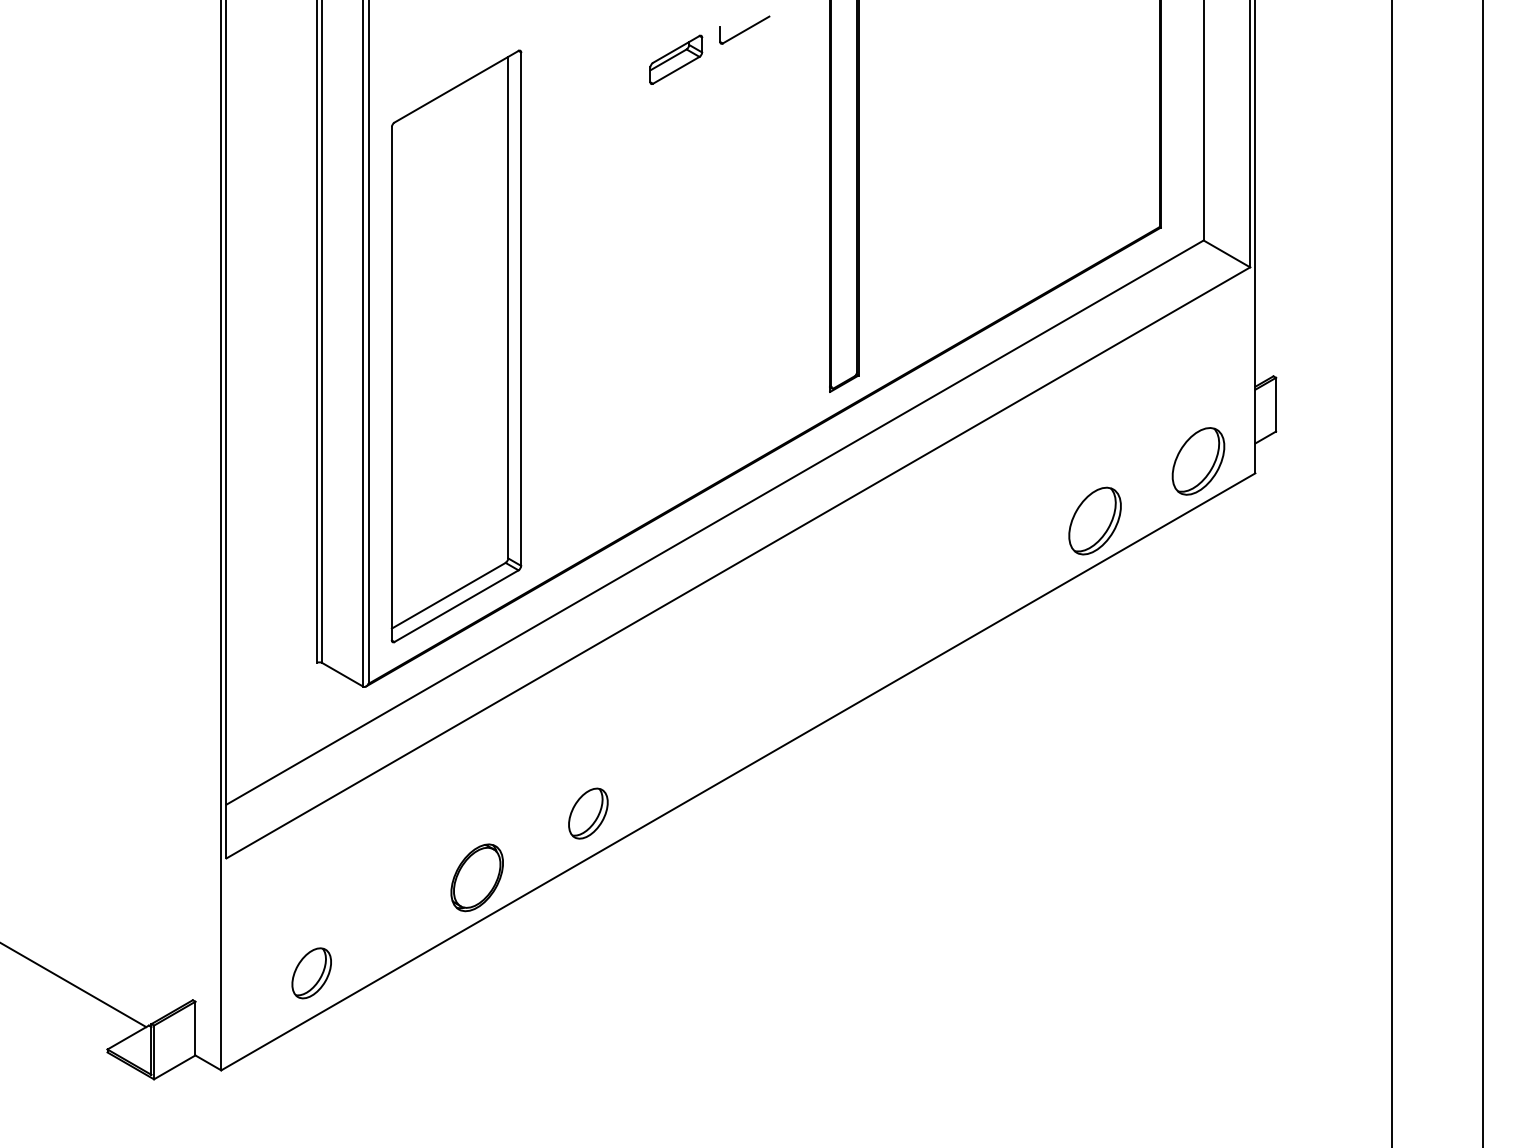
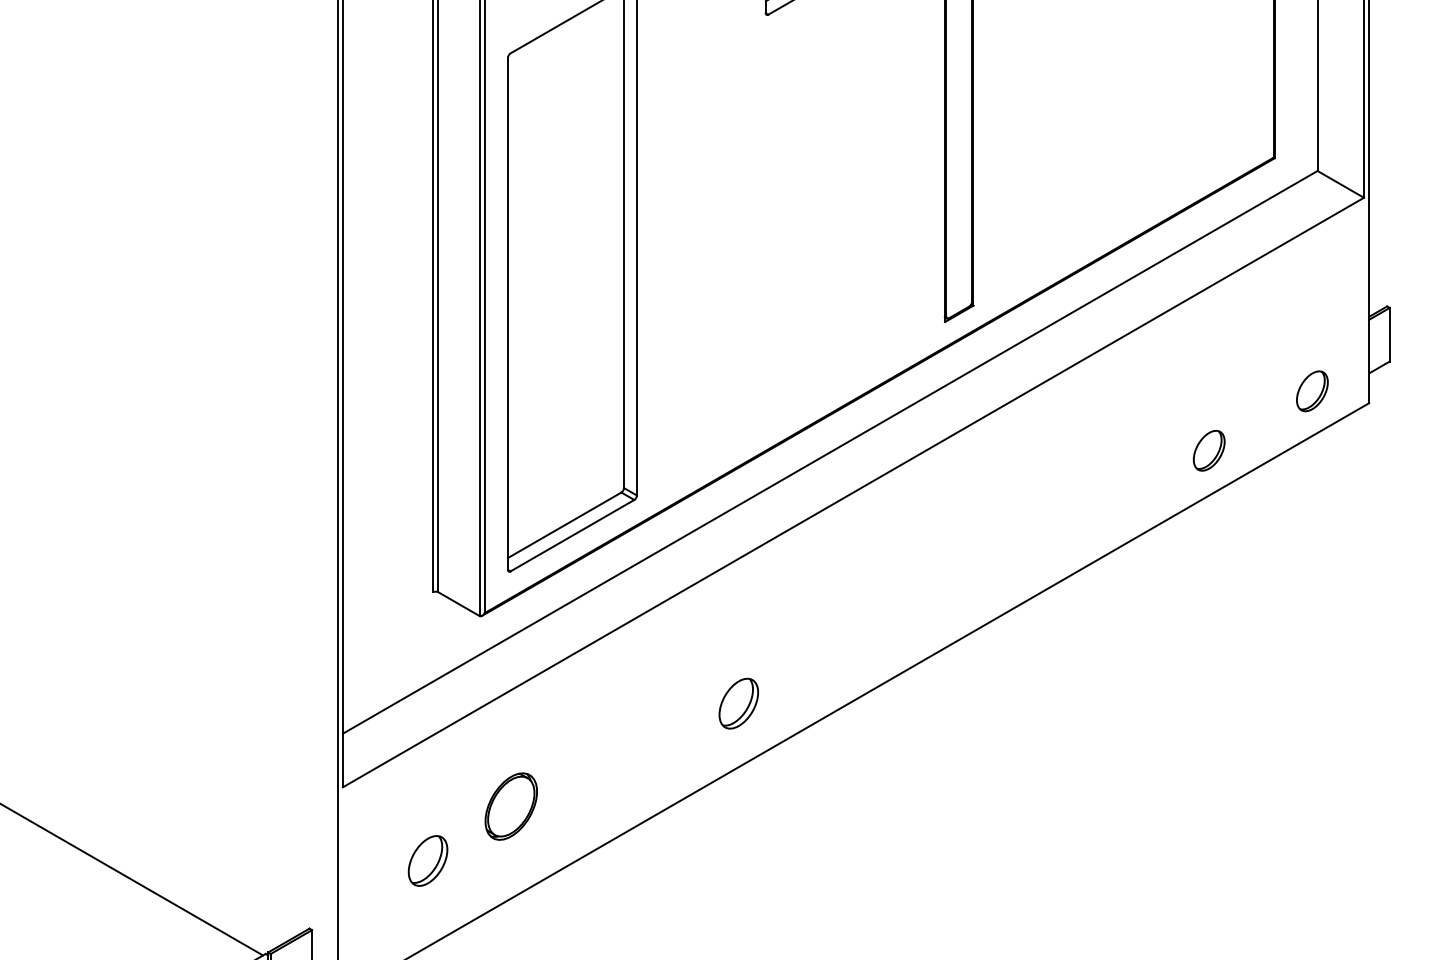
part: (1198, 461) -> (1312, 391), size x0.6
part: (1094, 520) -> (1208, 450), size x0.6
part: (588, 813) -> (738, 703), moved
part: (476, 877) -> (510, 806), moved
part: (311, 973) -> (427, 861), moved

